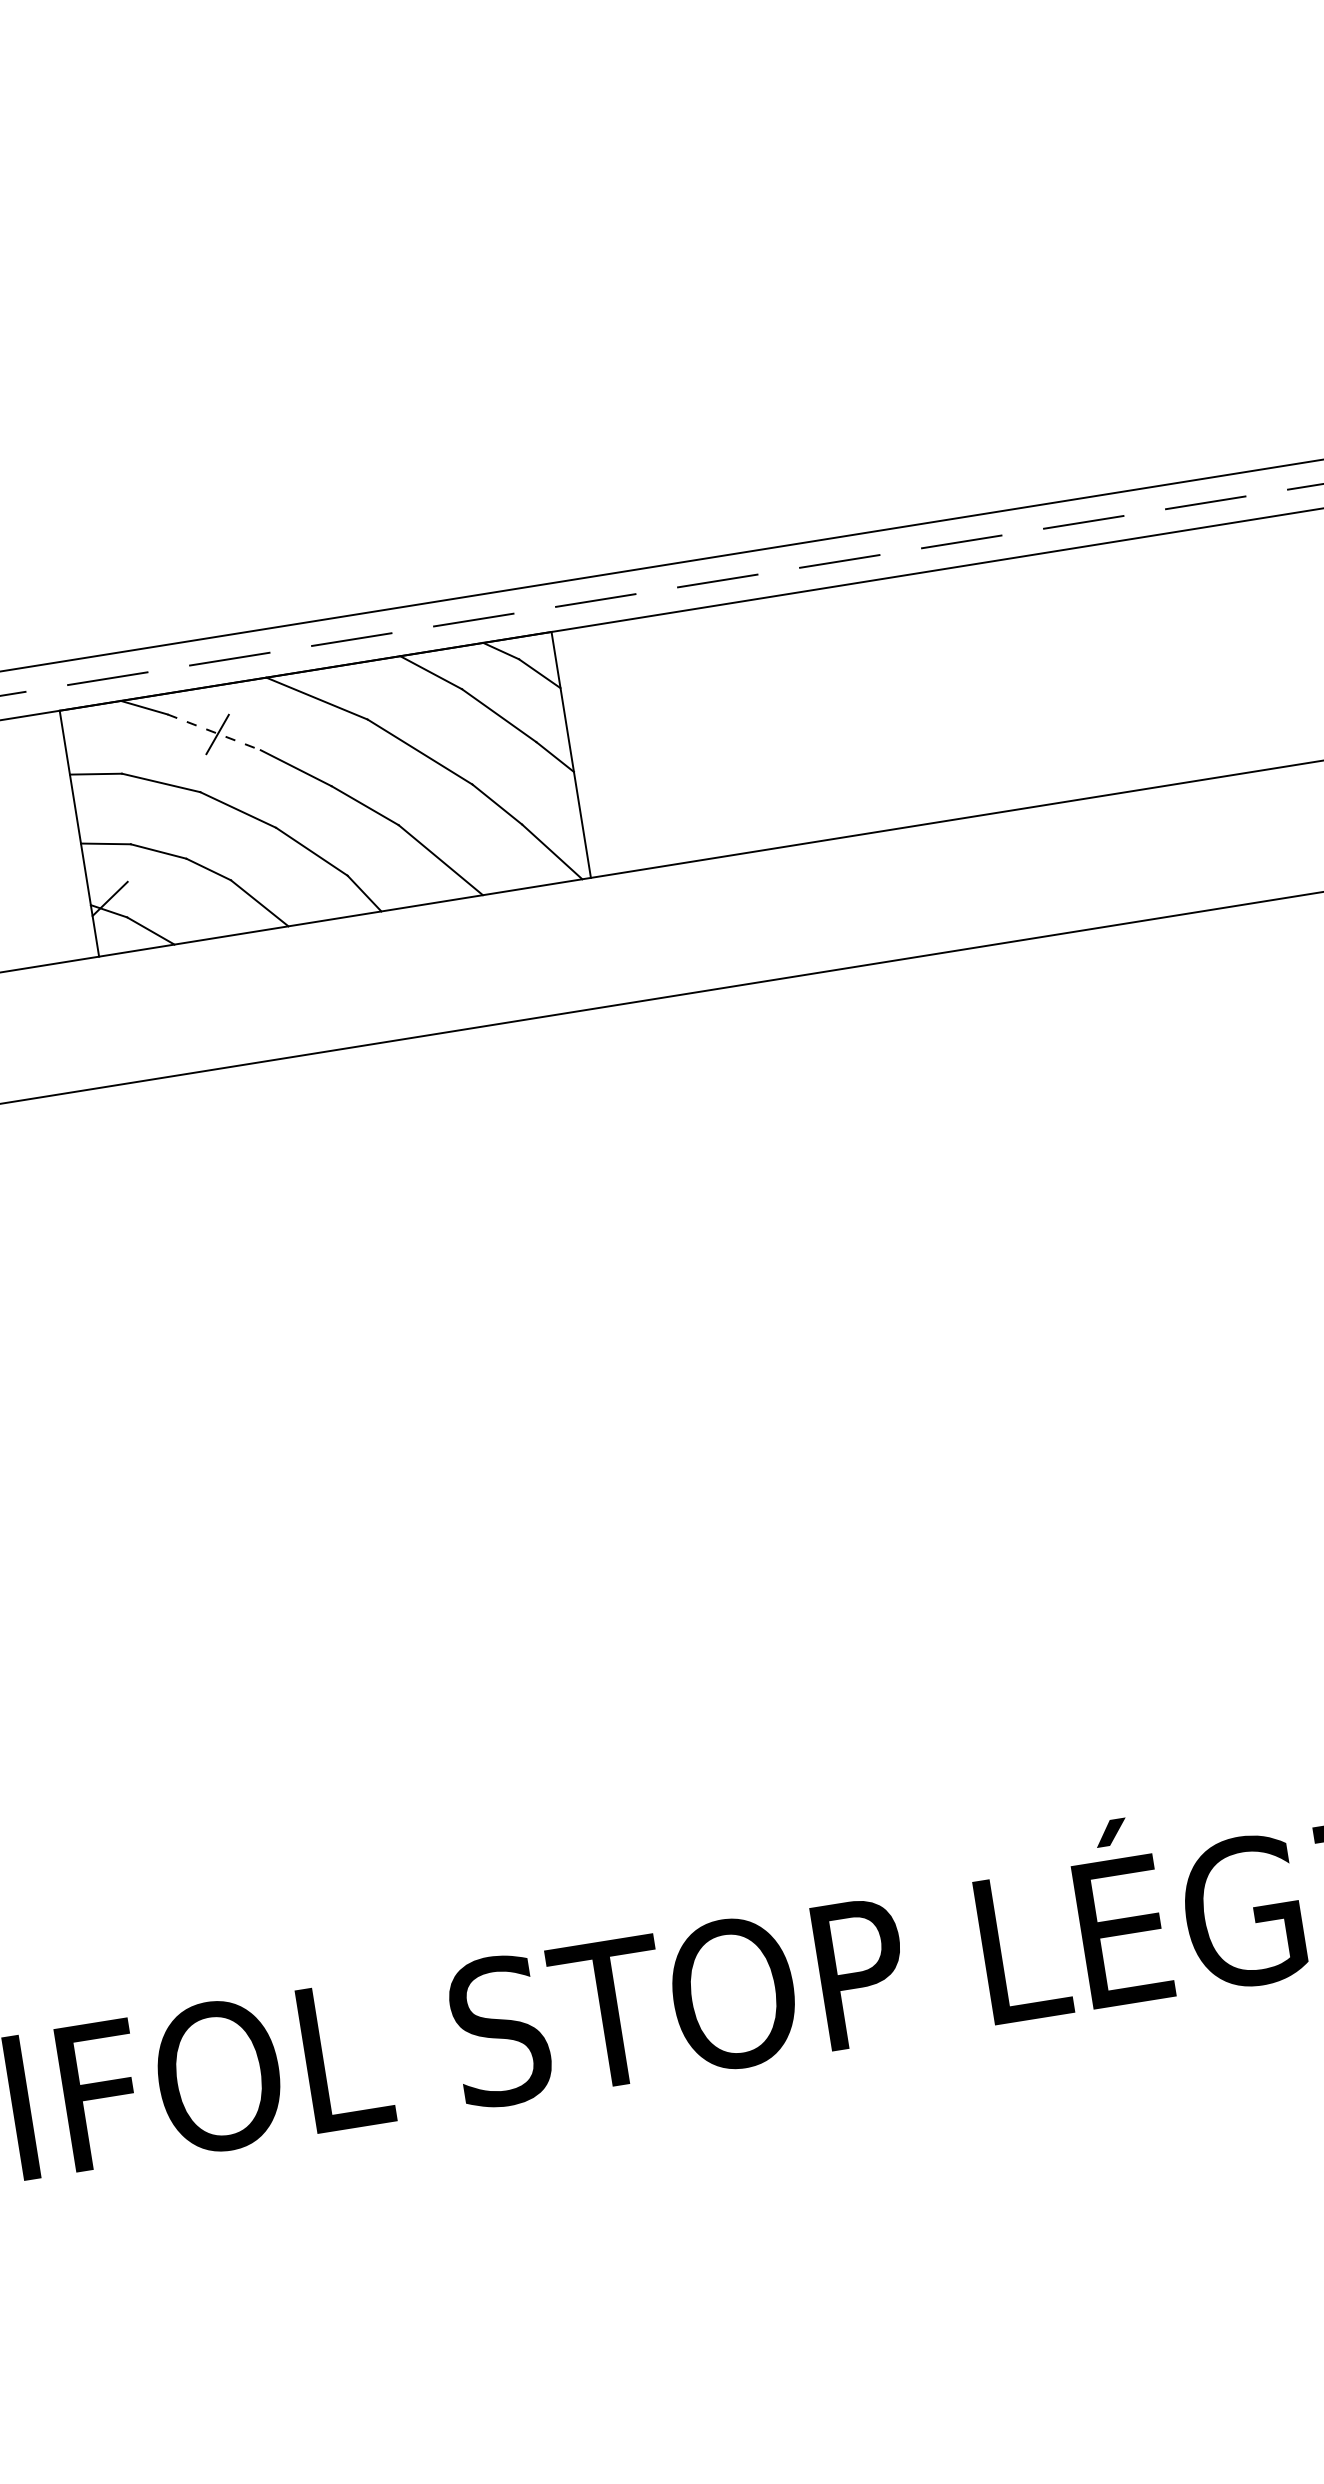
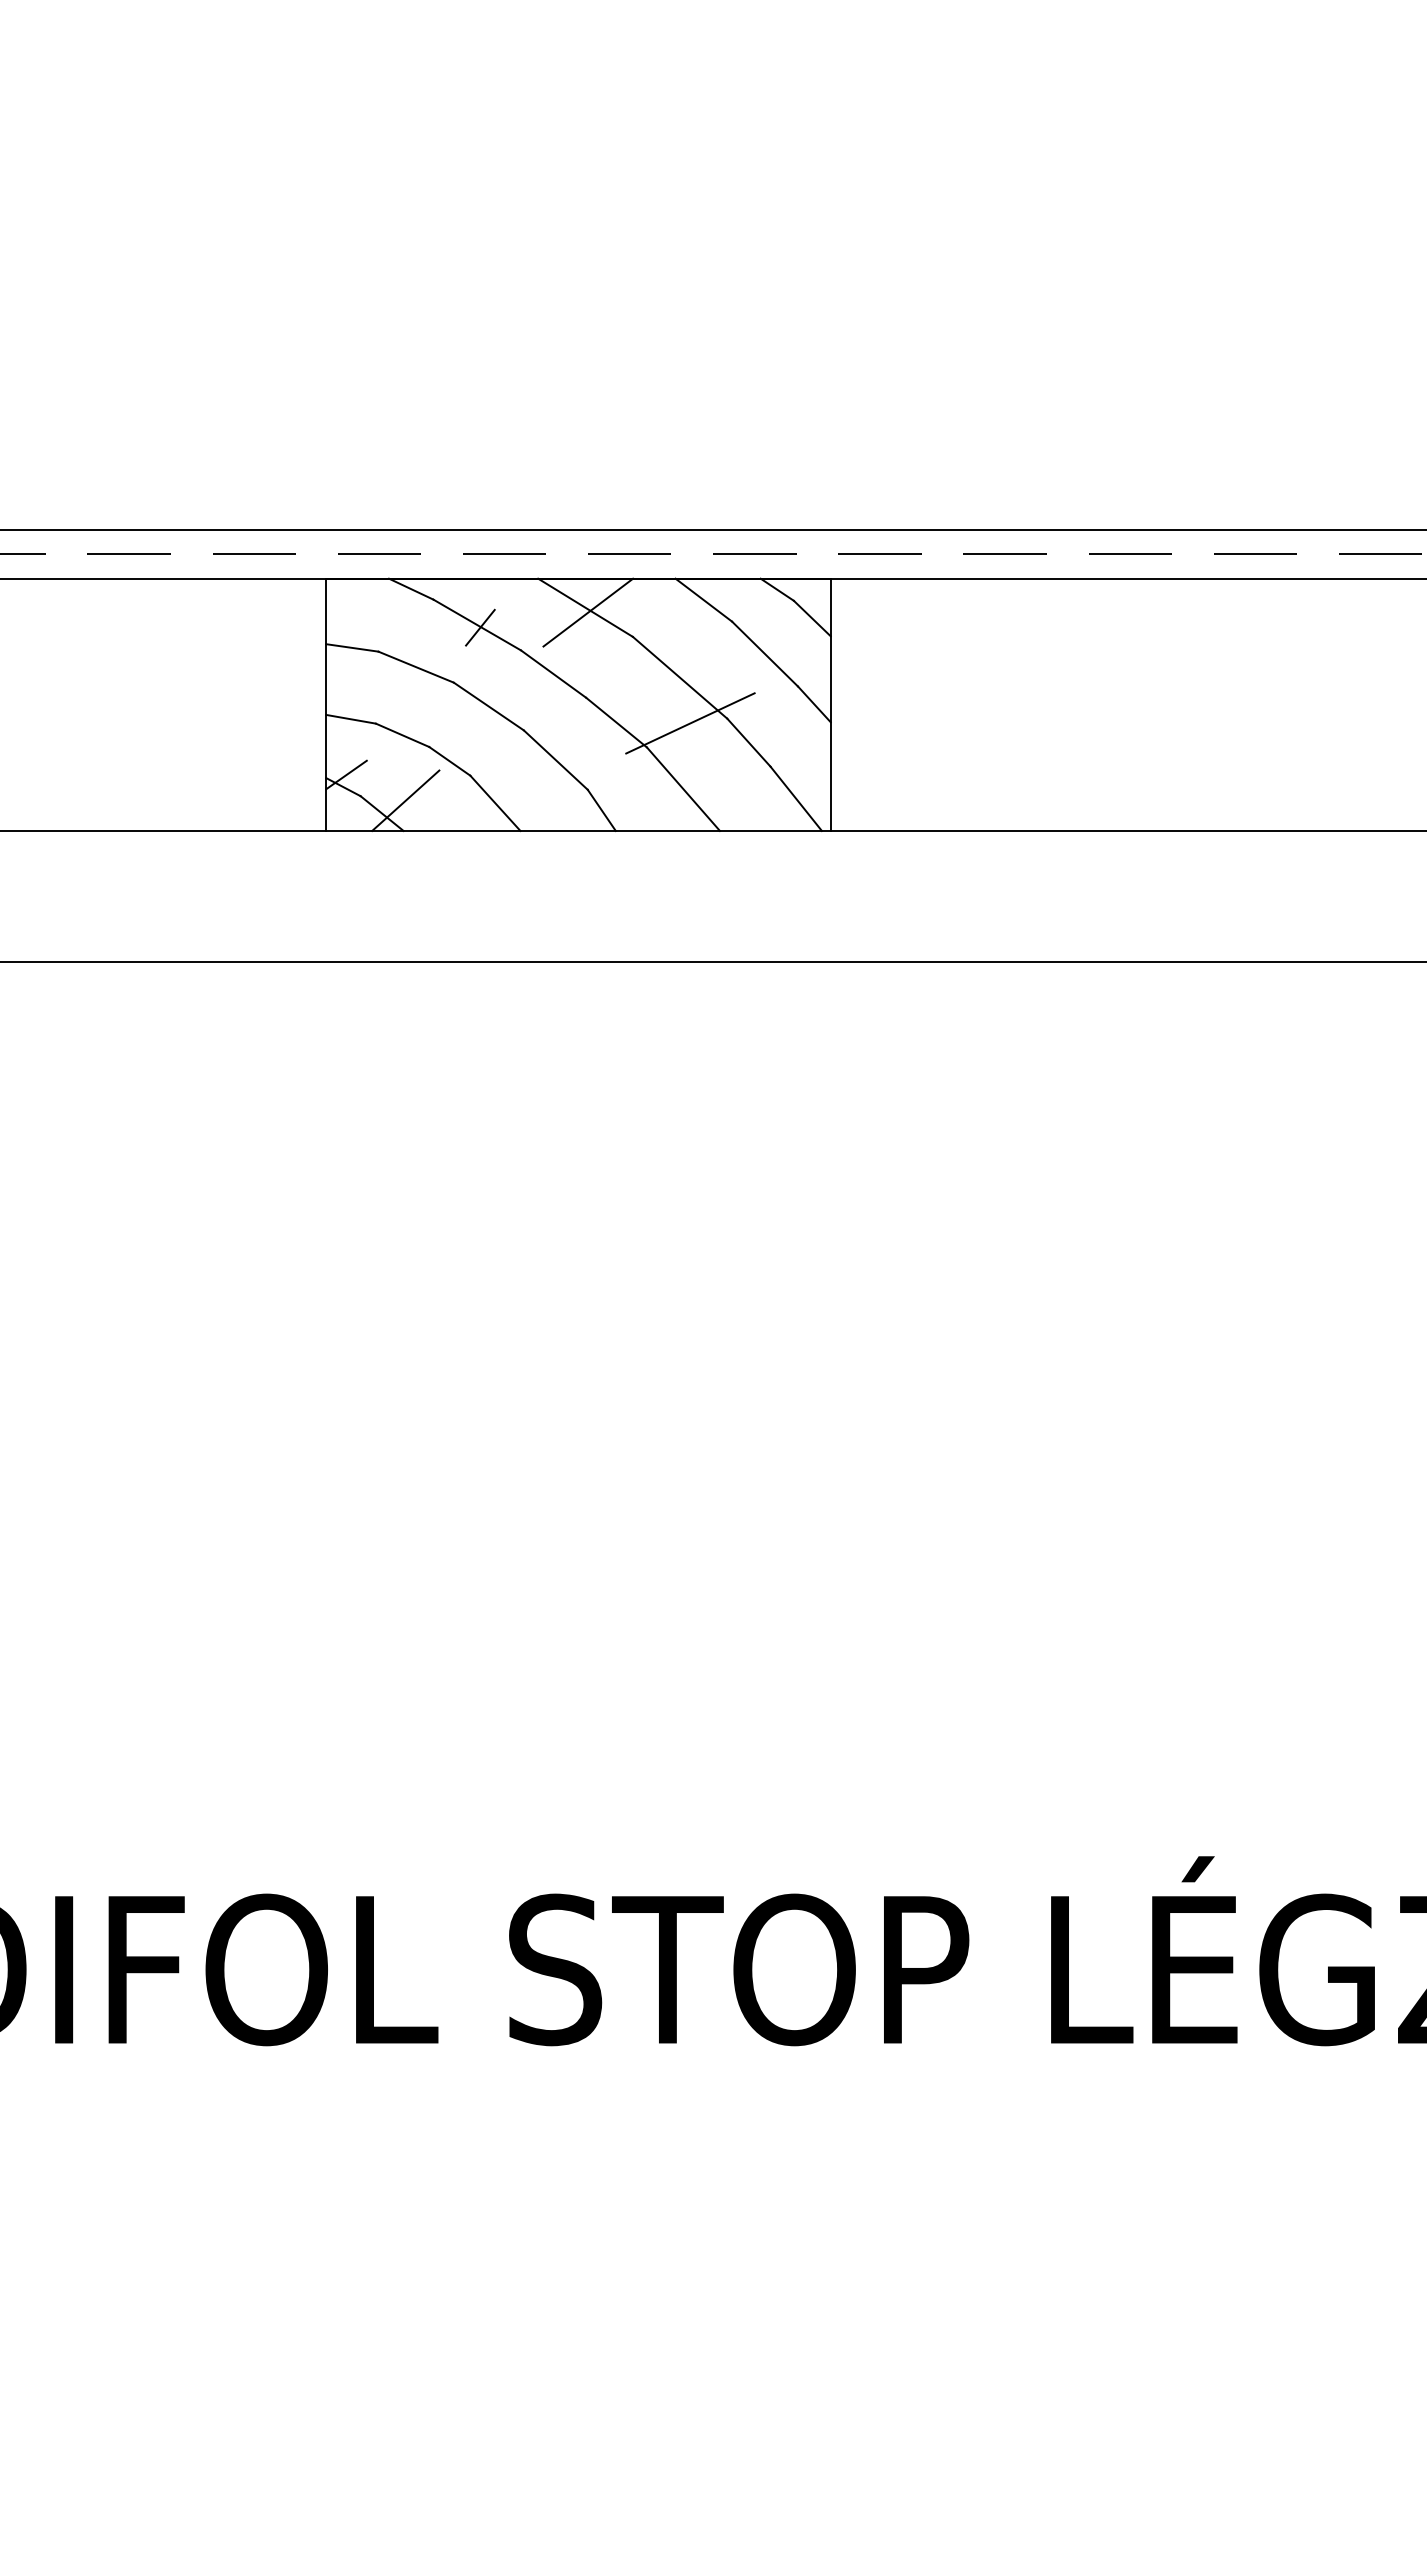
line: (320, 702) -> (588, 612), added
line: (214, 732) -> (477, 625), dashed -> solid
line: (437, 795) -> (690, 723), added
line: (171, 914) -> (405, 800), added

